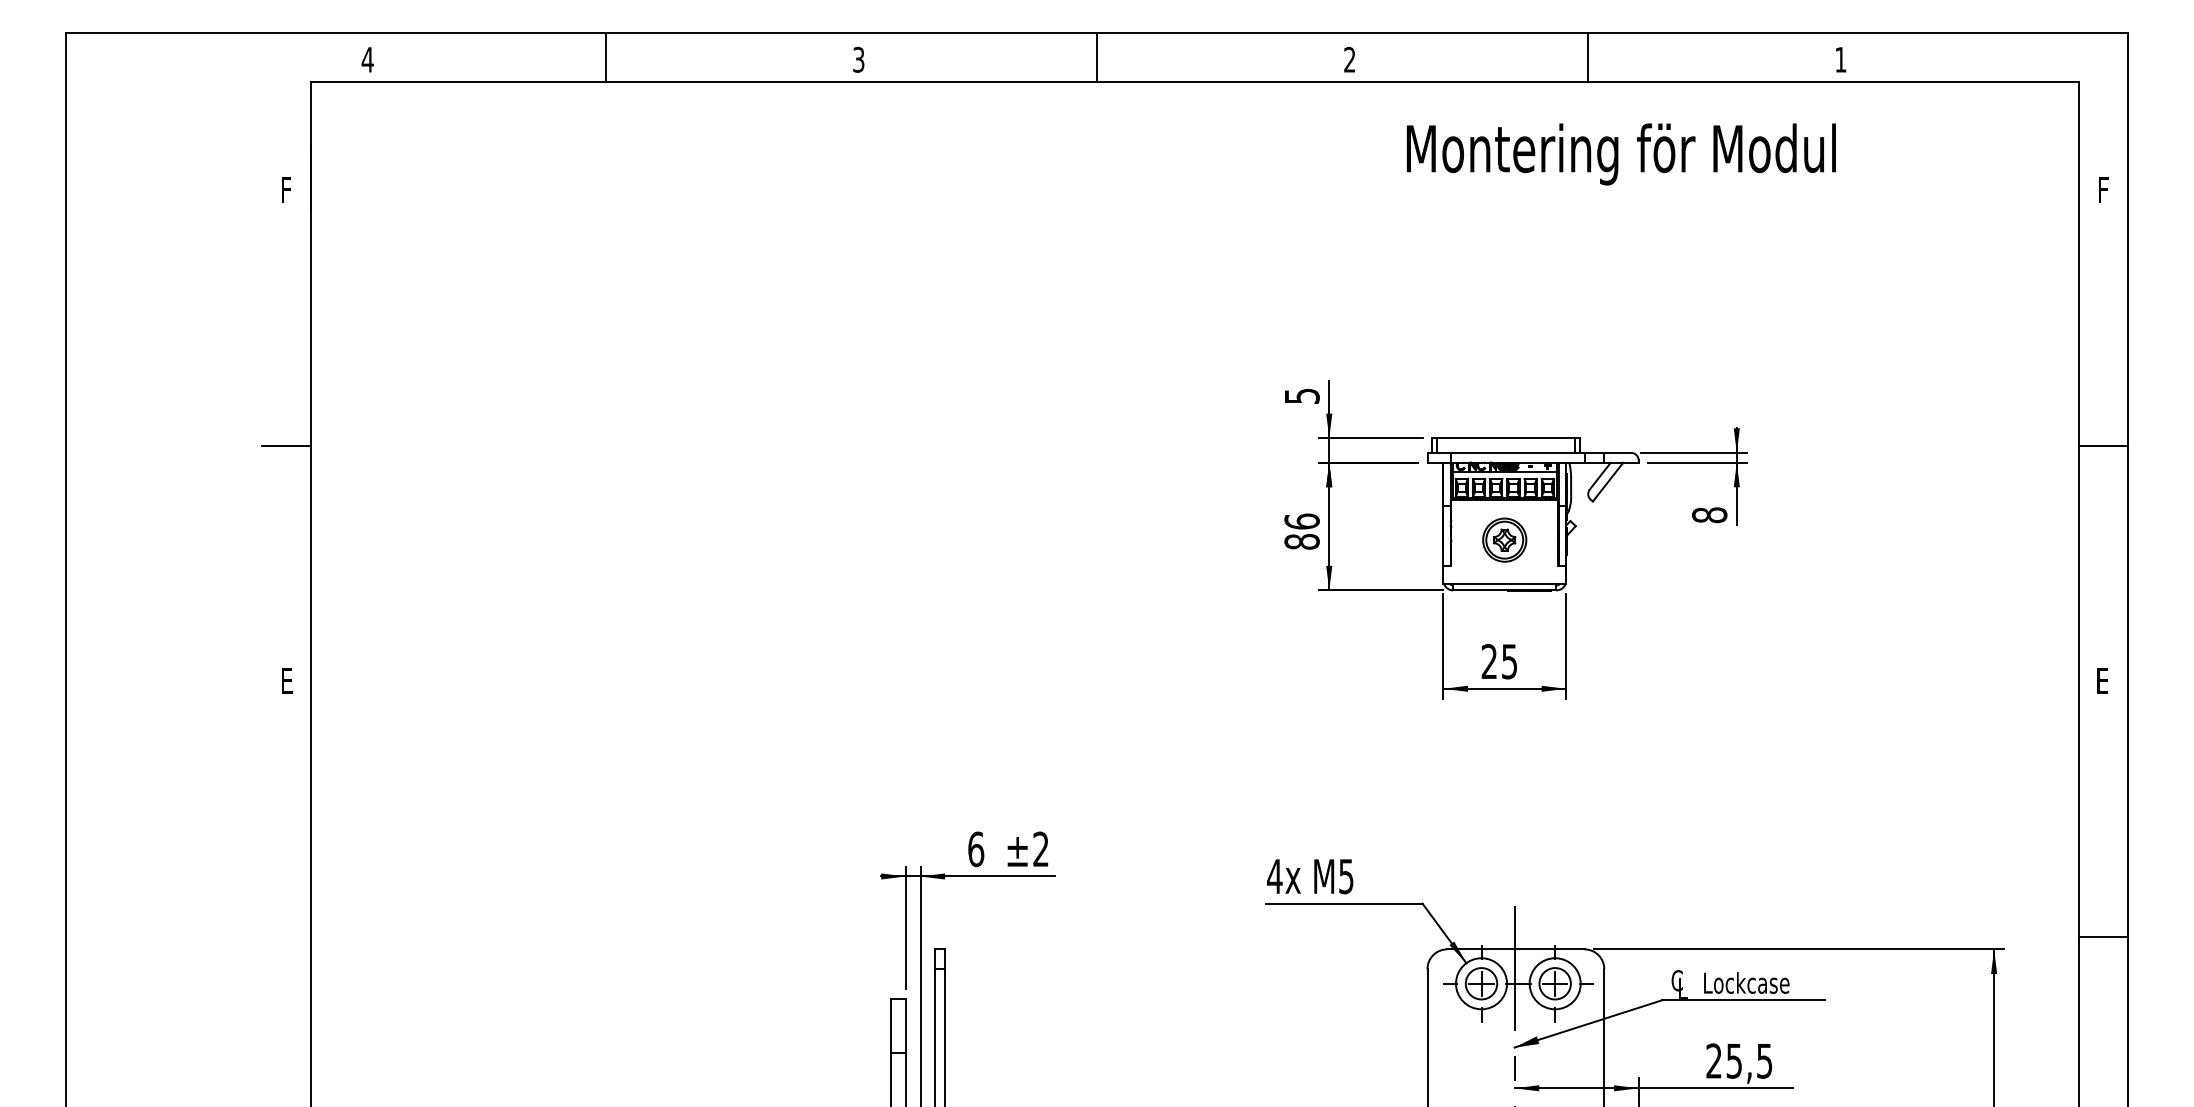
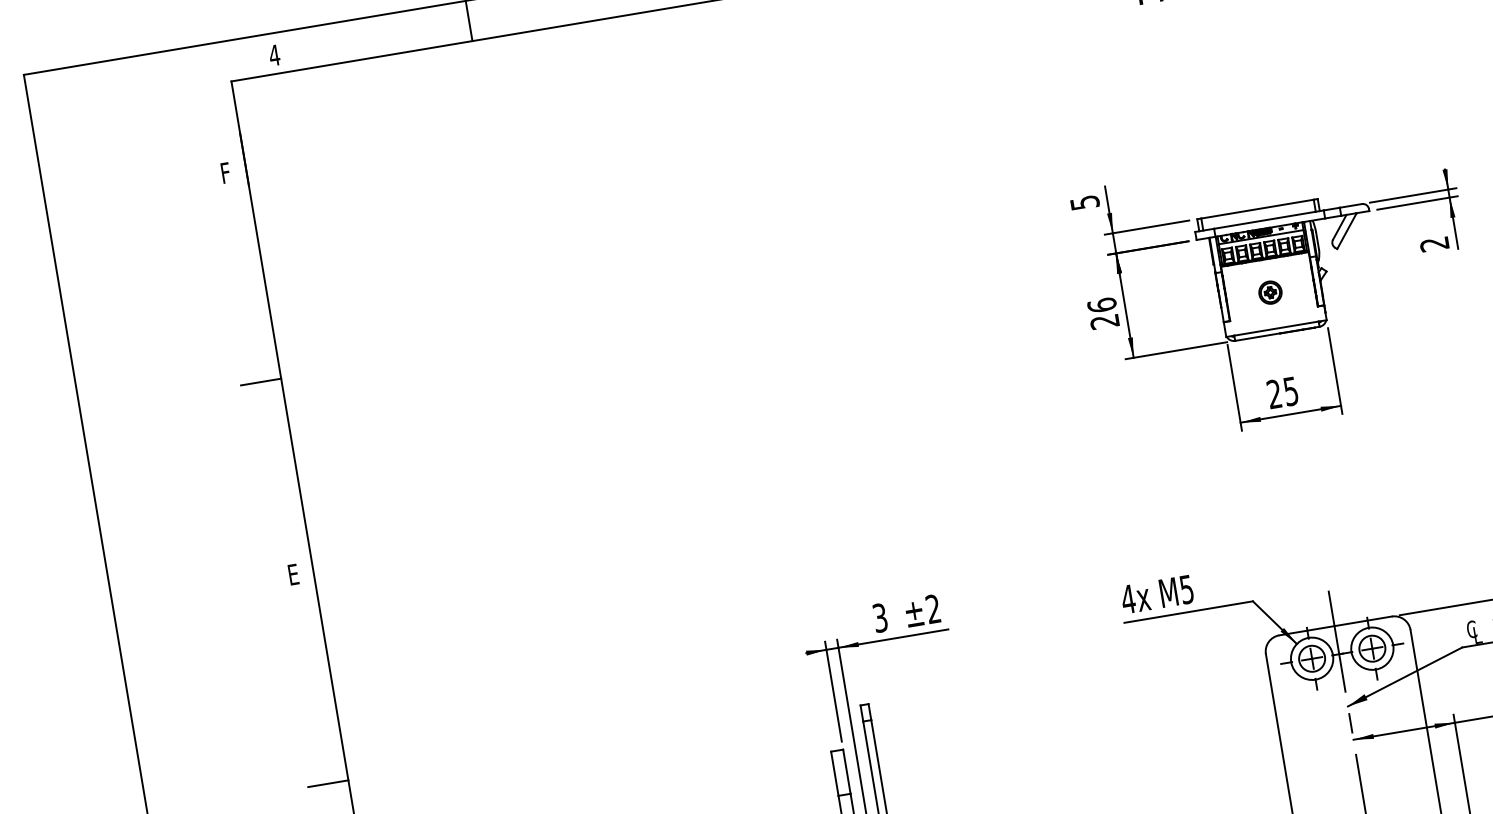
text: (1709, 515) -> (1434, 244), 8 -> 2
part: (1504, 539) -> (1270, 292), size x0.62
text: (1301, 541) -> (1104, 321), 86 -> 26
text: (976, 849) -> (880, 618), 6 -> 3
line: (286, 936) -> (328, 783), added

